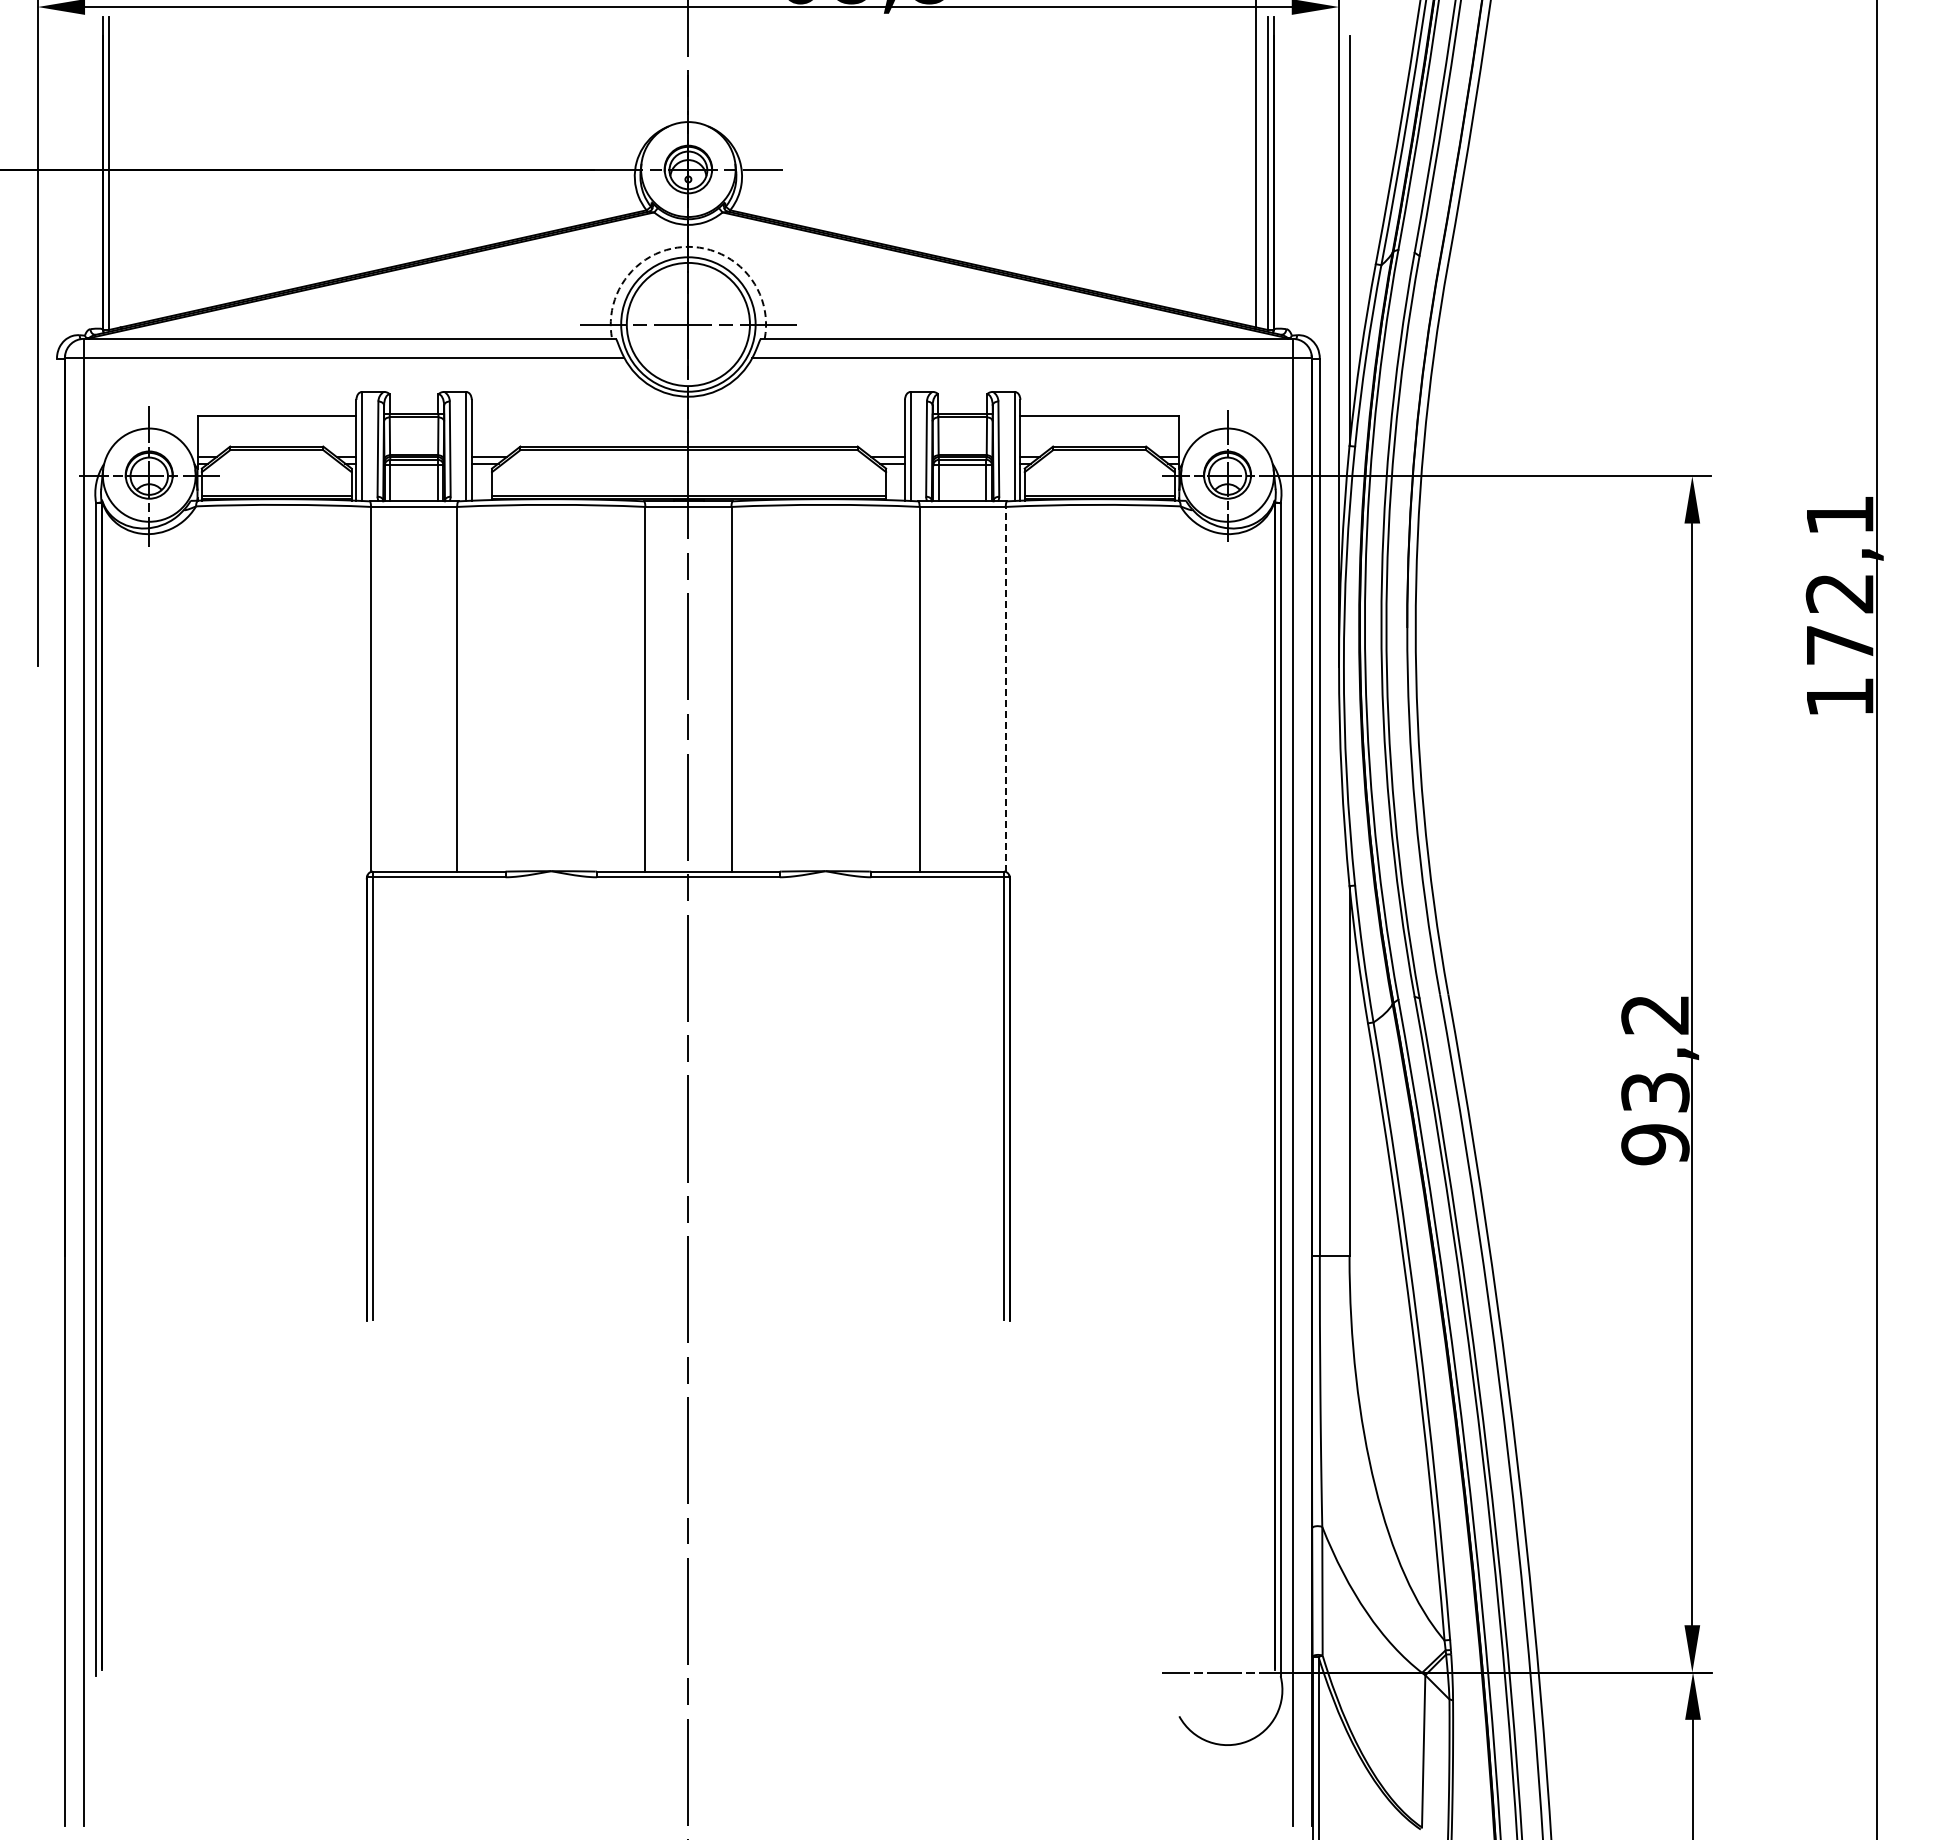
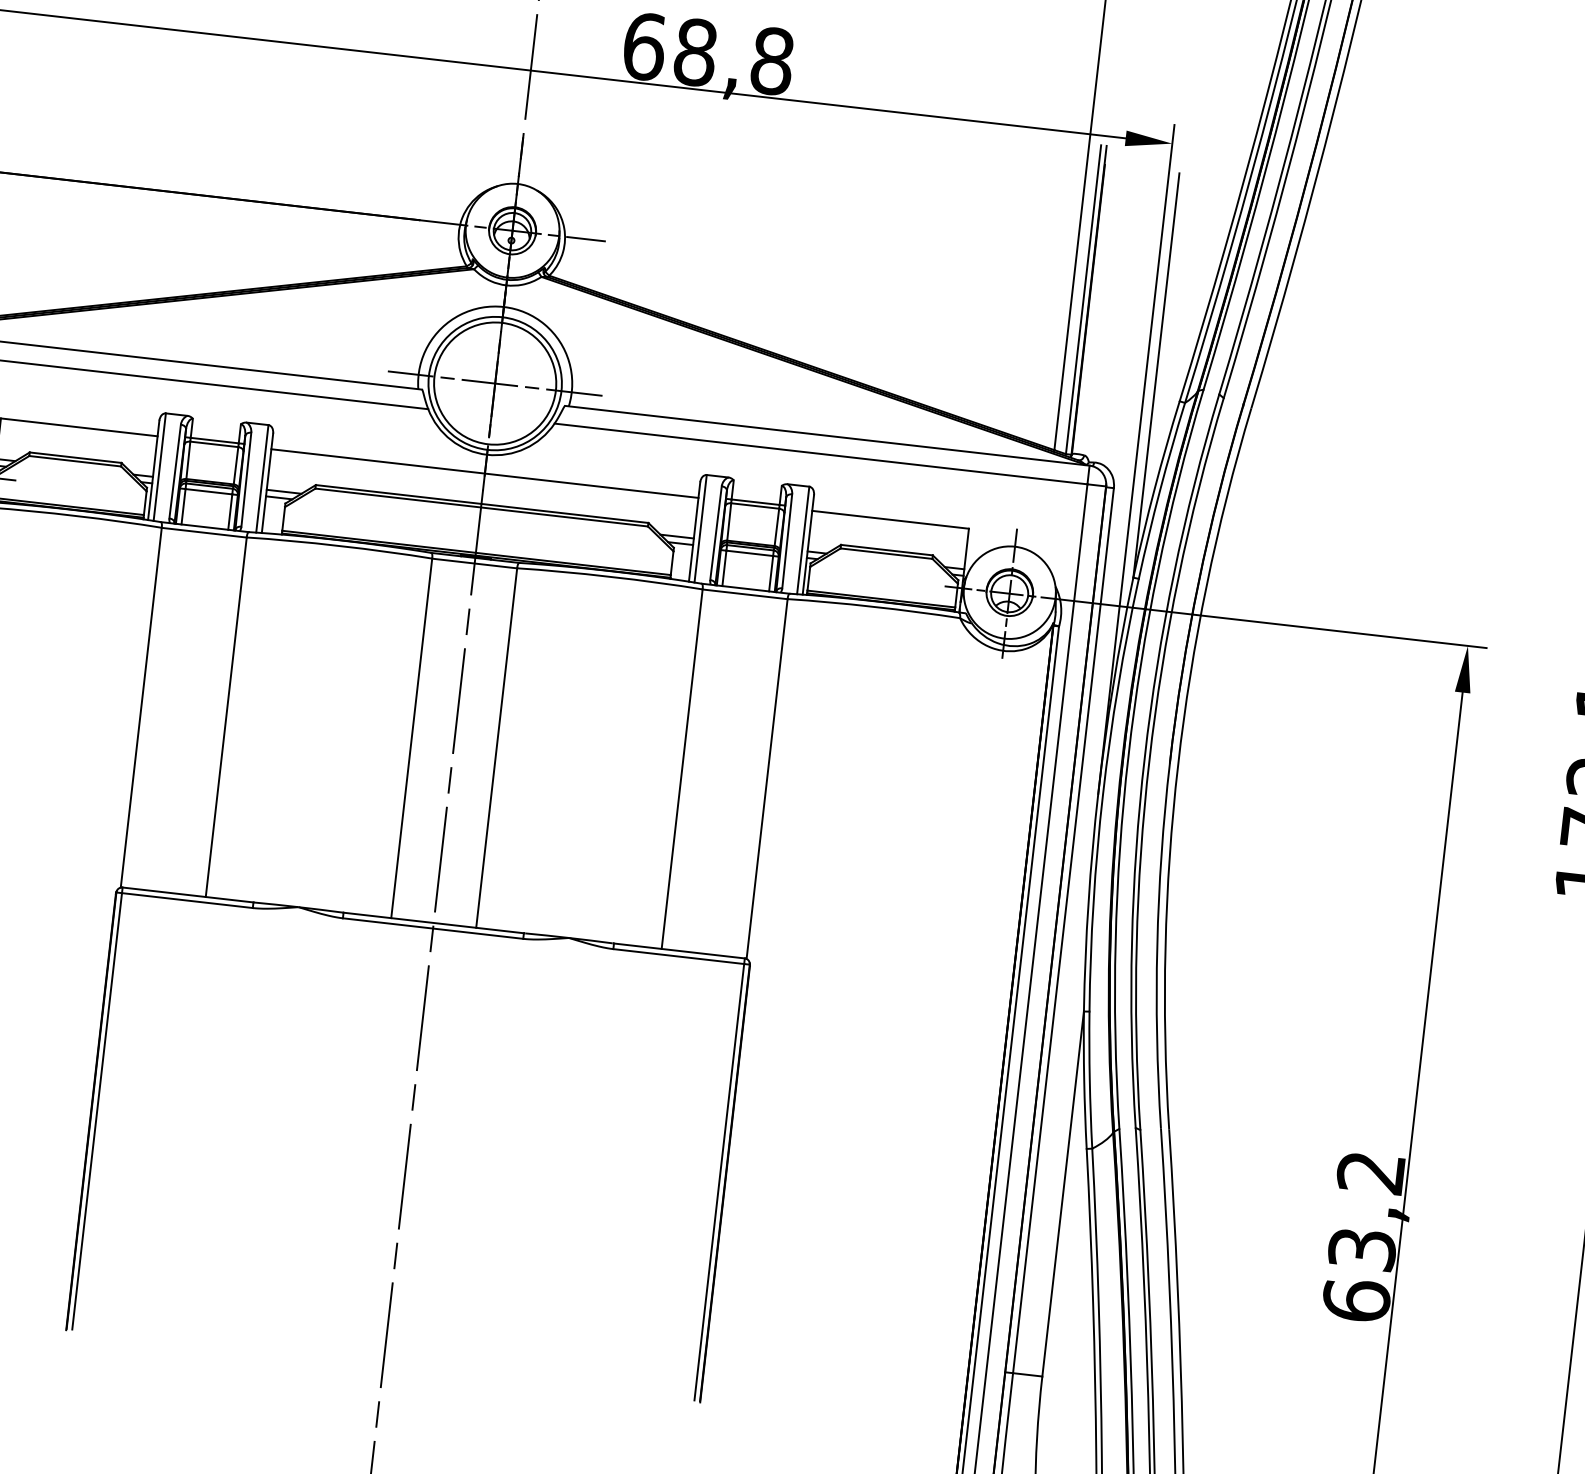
arc: (688, 246) -> (504, 306), dashed -> solid
line: (688, 415) -> (485, 473), added
line: (1005, 688) -> (766, 778), dashed -> solid
text: (1655, 1144) -> (1356, 1300), 93,2 -> 63,2

